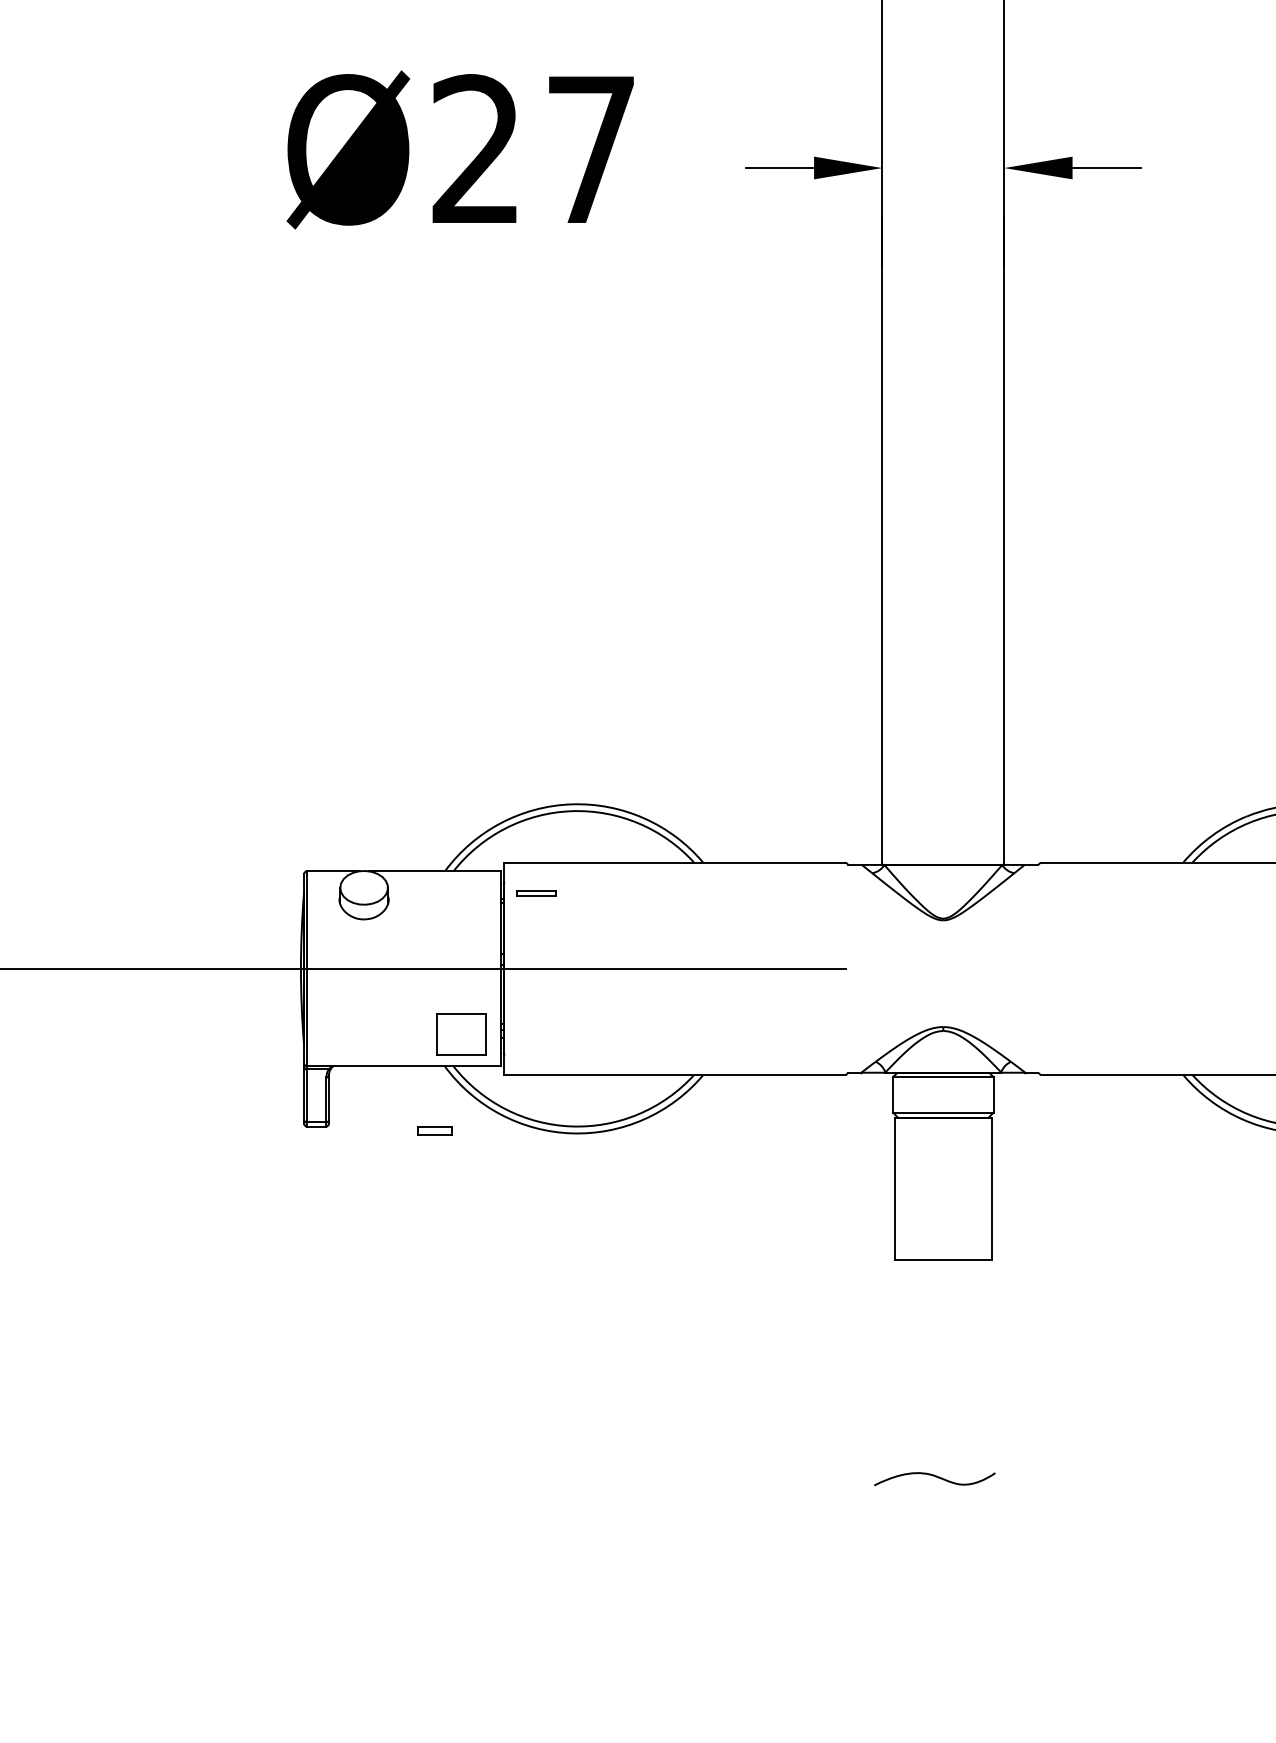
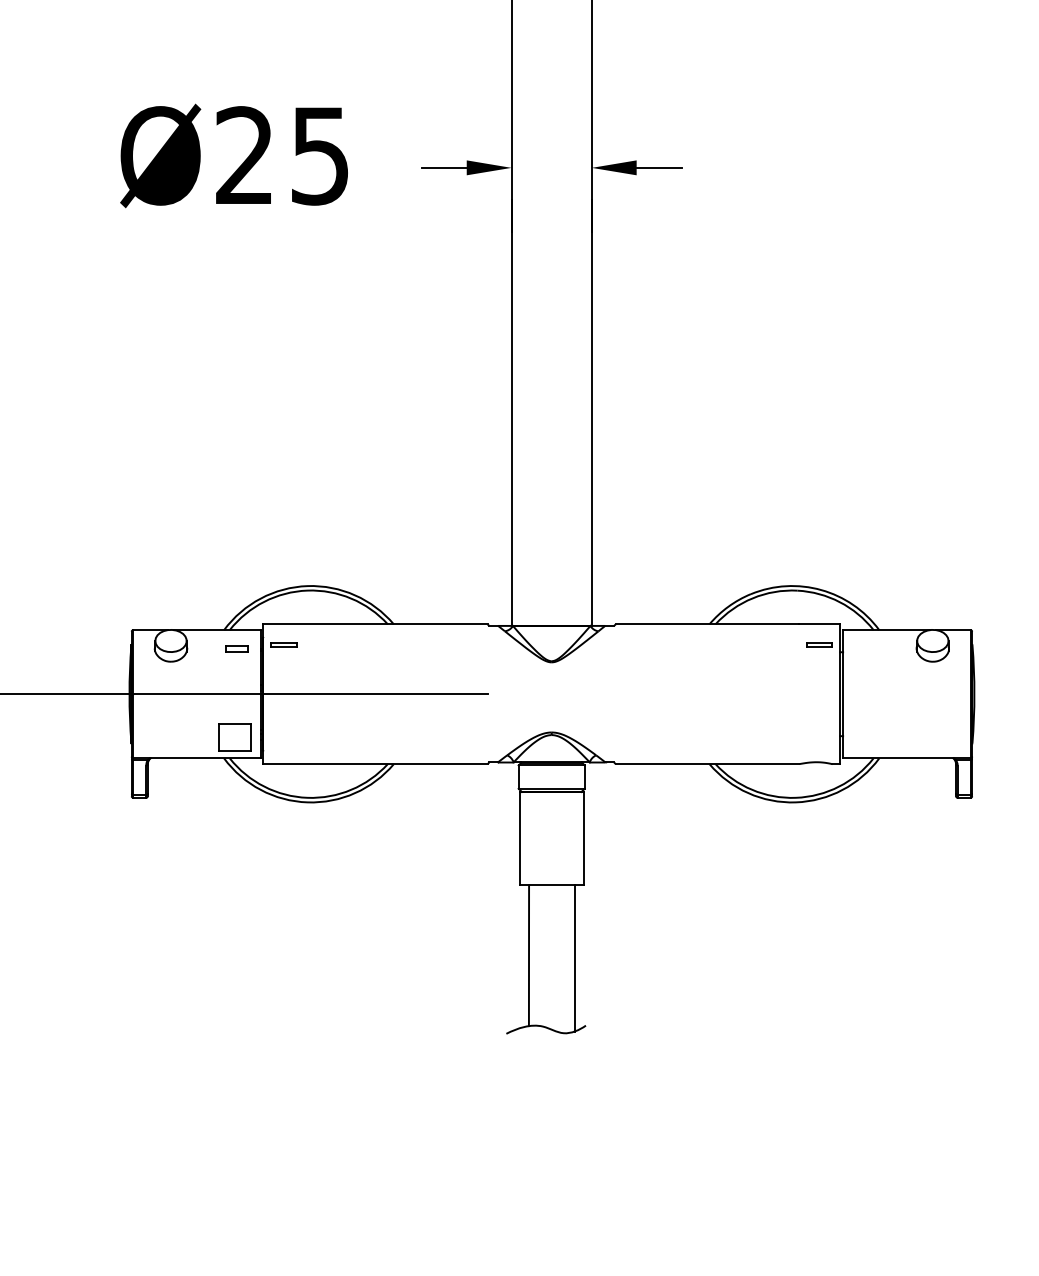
text: (591, 150) -> (320, 156), Ø27 -> Ø25
part: (434, 1130) -> (236, 648), moved
line: (908, 1366) -> (528, 955), added
line: (977, 1370) -> (574, 958), added

